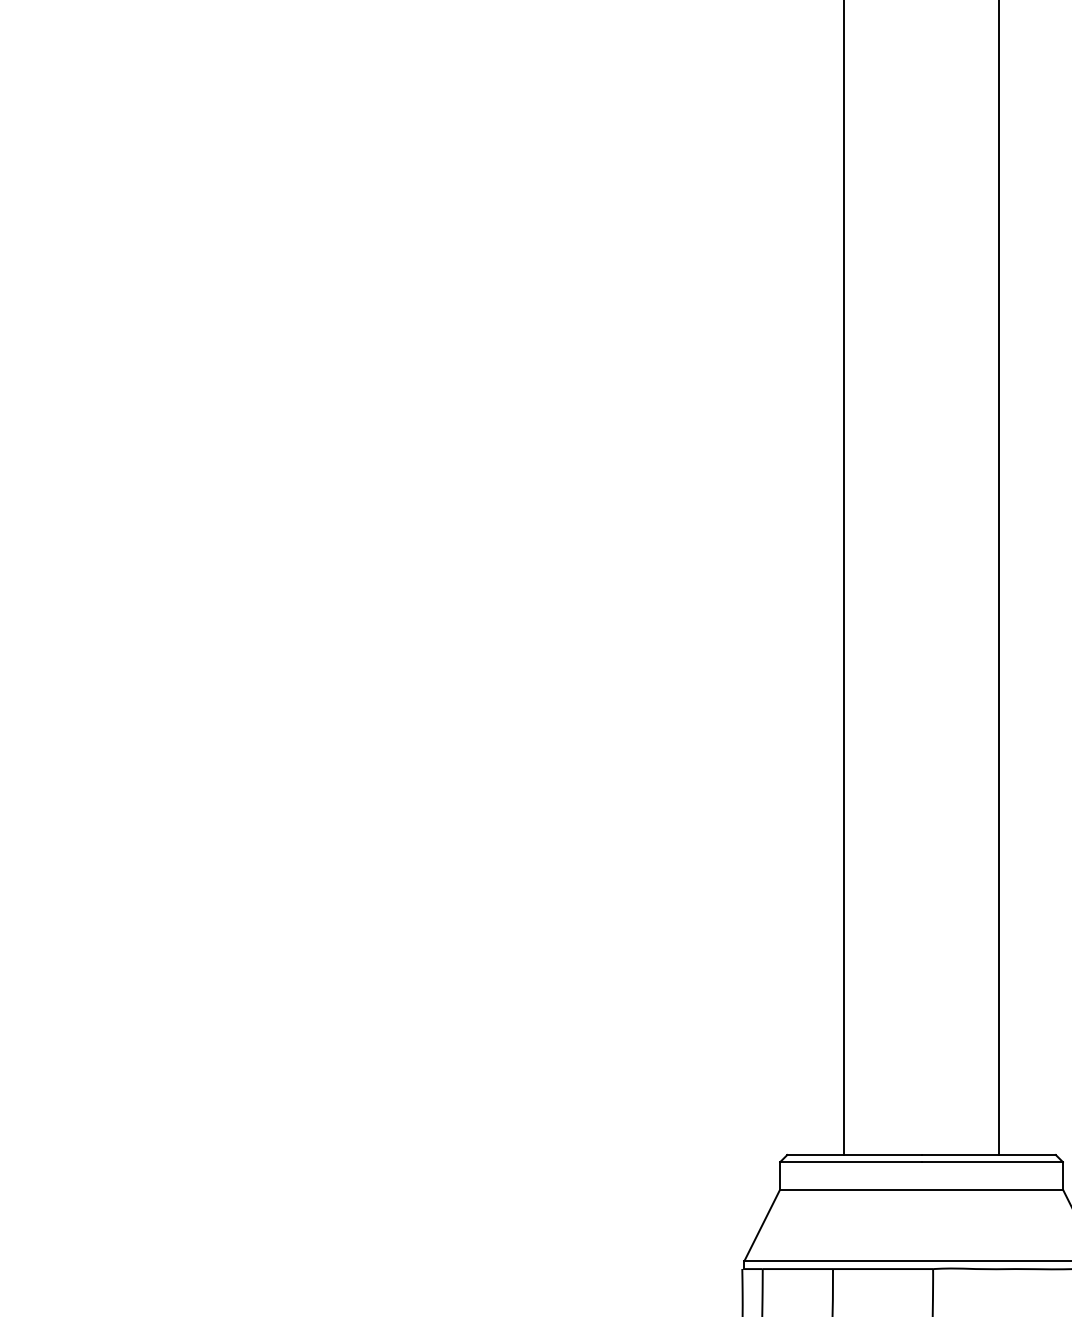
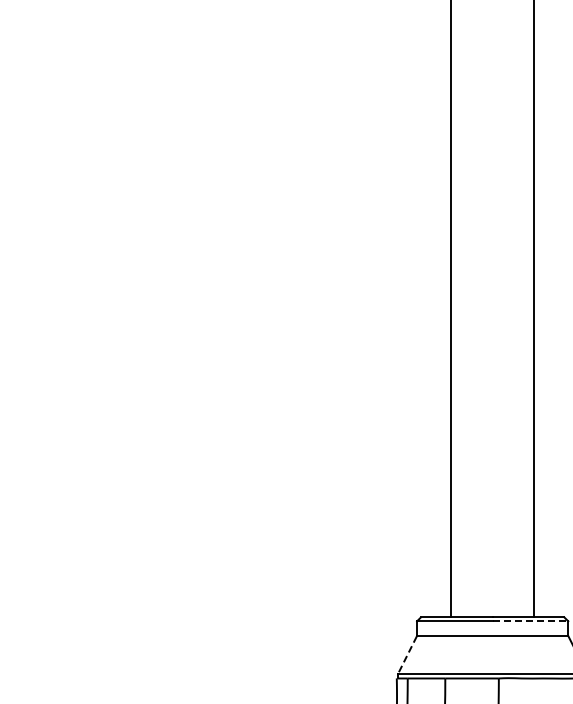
line: (992, 1162) -> (530, 621), solid -> dashed
line: (762, 1226) -> (407, 655), solid -> dashed

